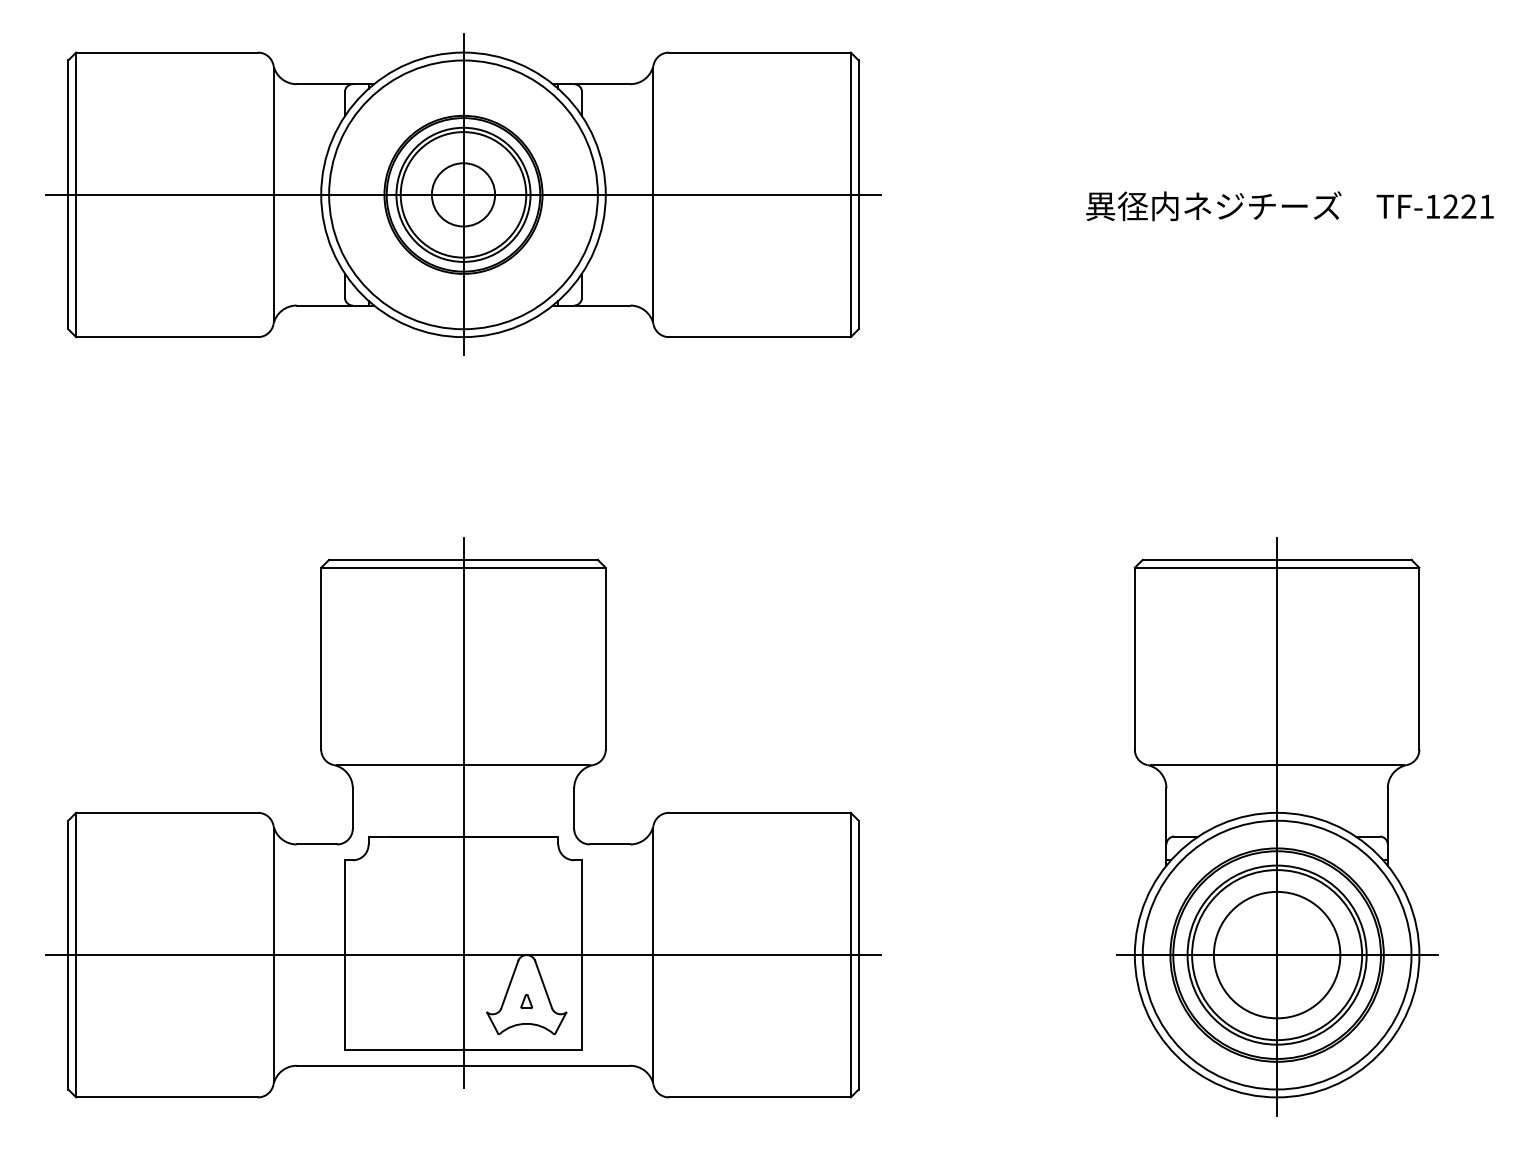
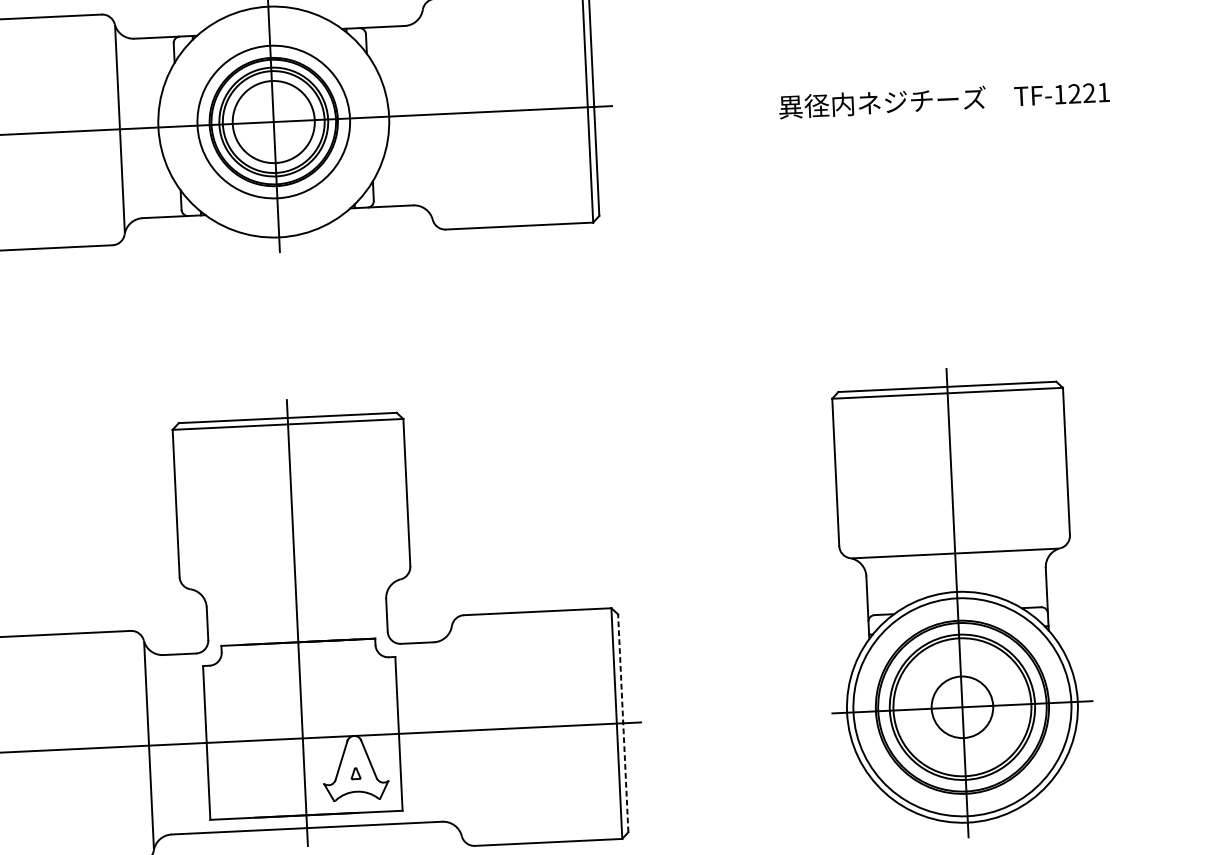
circle: (463, 194) -> (273, 121), size x0.7
circle: (463, 194) -> (273, 121), size x1.6
line: (653, 194) -> (427, 114), removed
line: (463, 765) -> (295, 584), removed
line: (653, 954) -> (456, 730), removed
line: (858, 954) -> (623, 722), solid -> dashed
circle: (1276, 954) -> (961, 706), size x0.6

